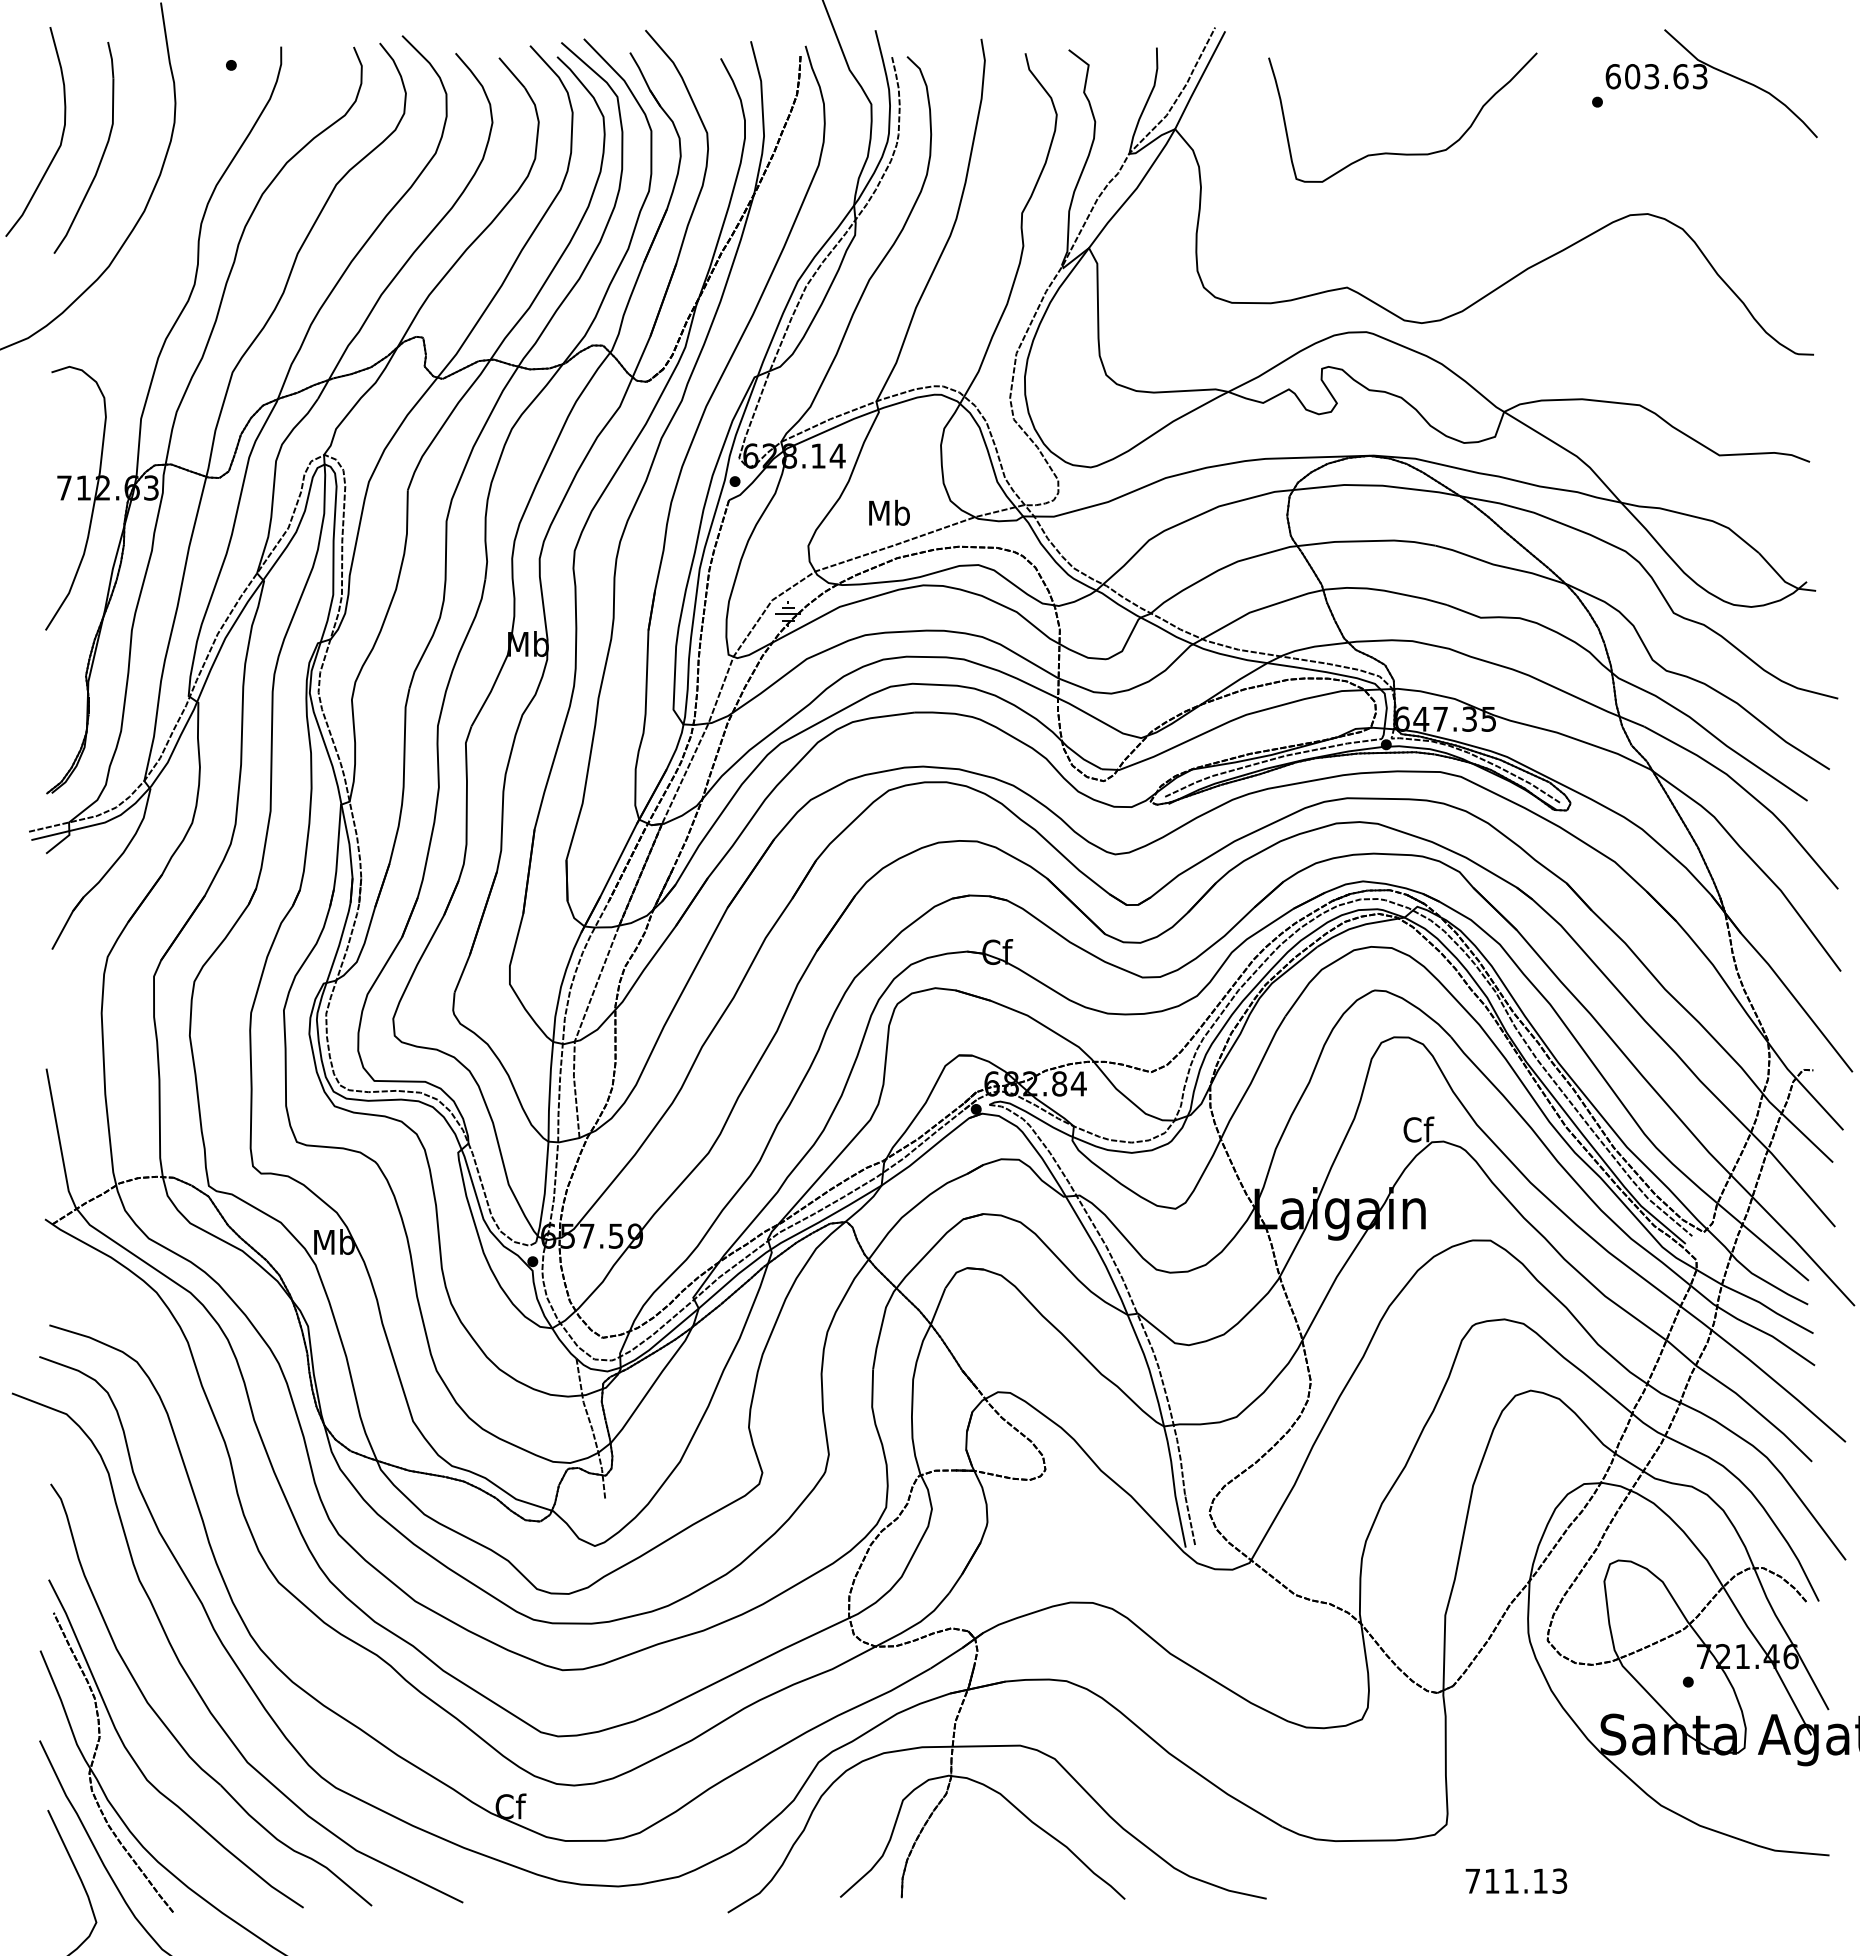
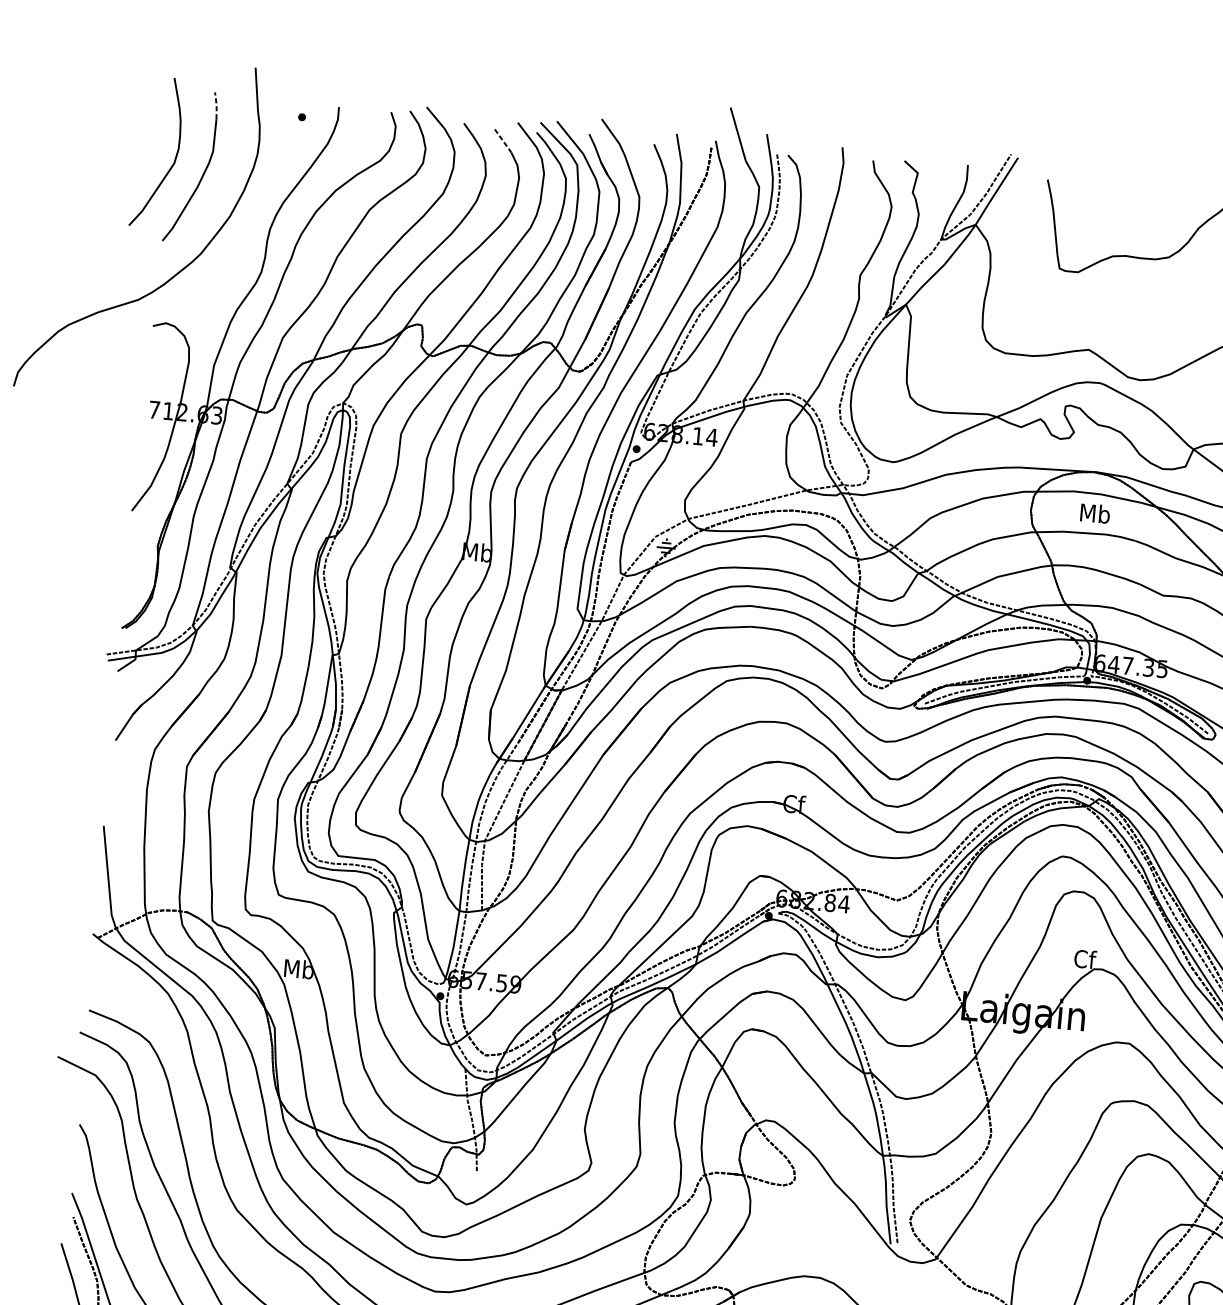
line: (111, 59) -> (216, 105), solid -> dashed
line: (511, 72) -> (502, 140), solid -> dashed
text: (889, 512) -> (1095, 513), moved

